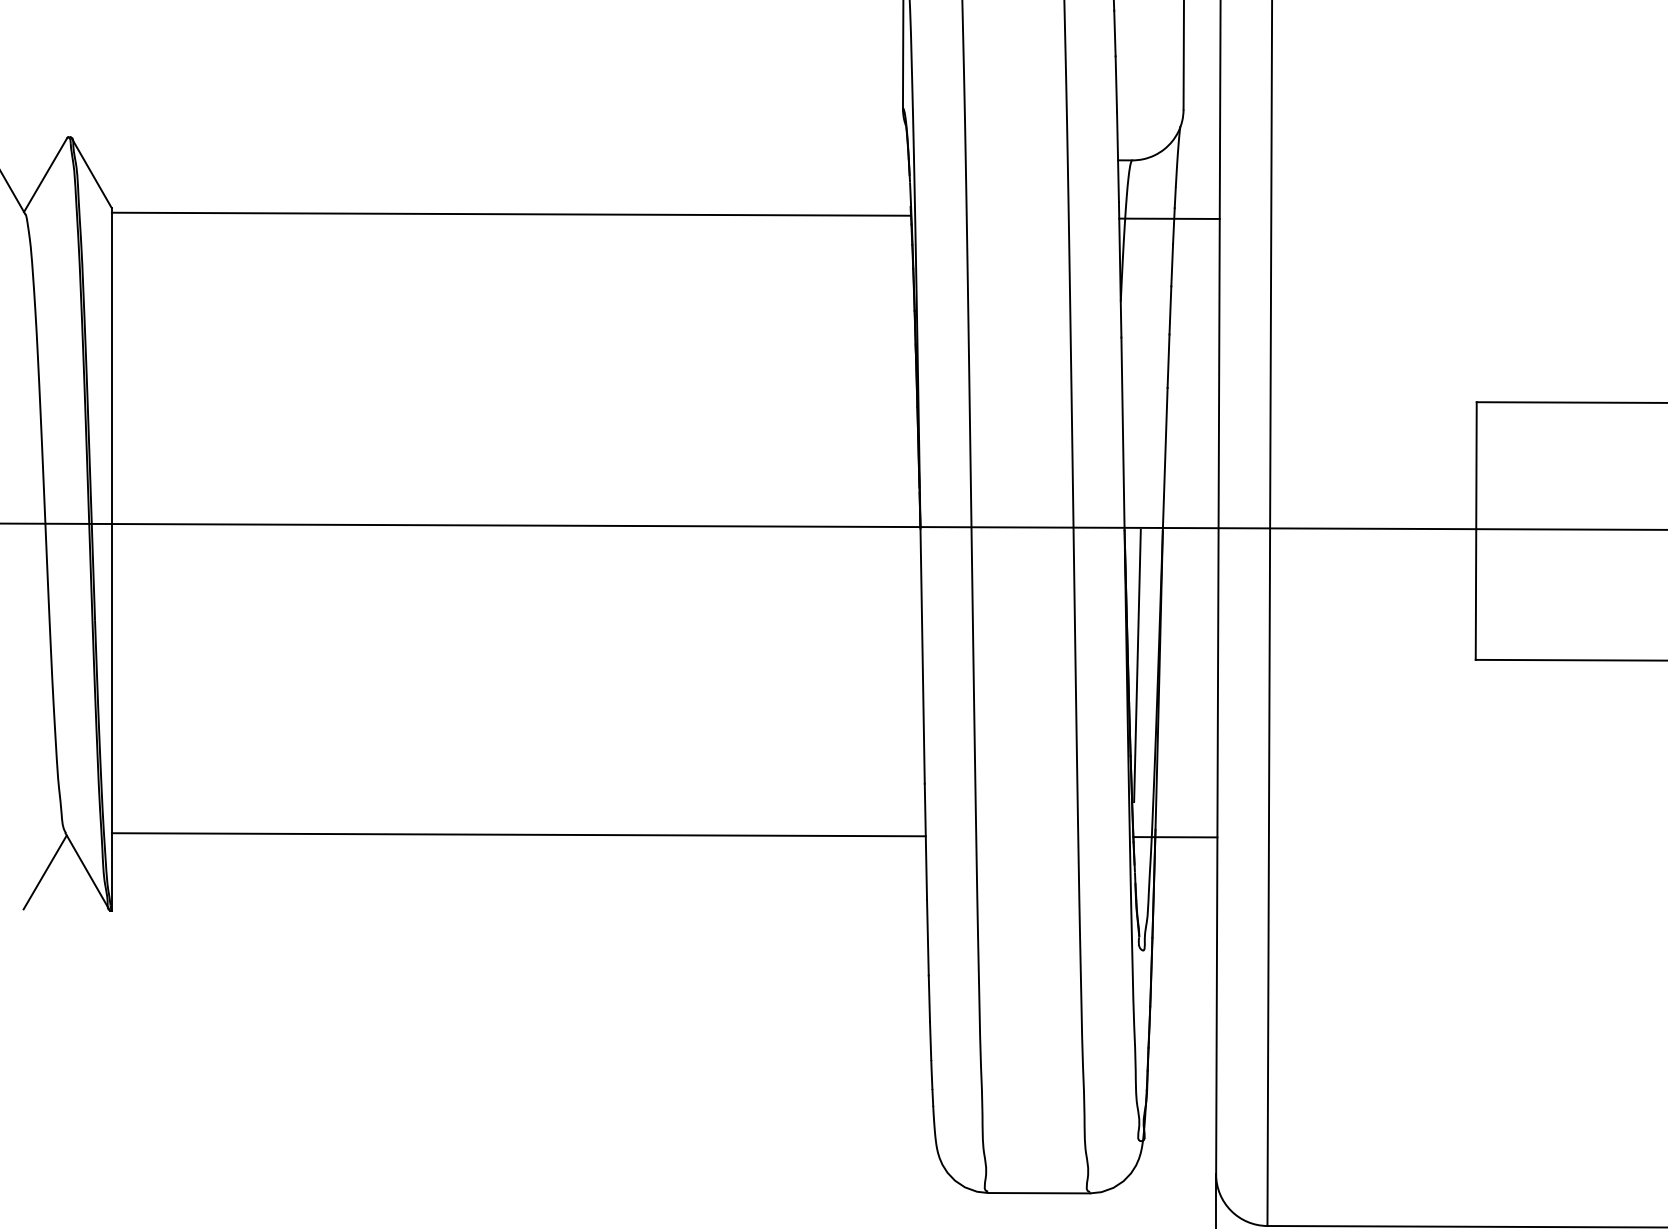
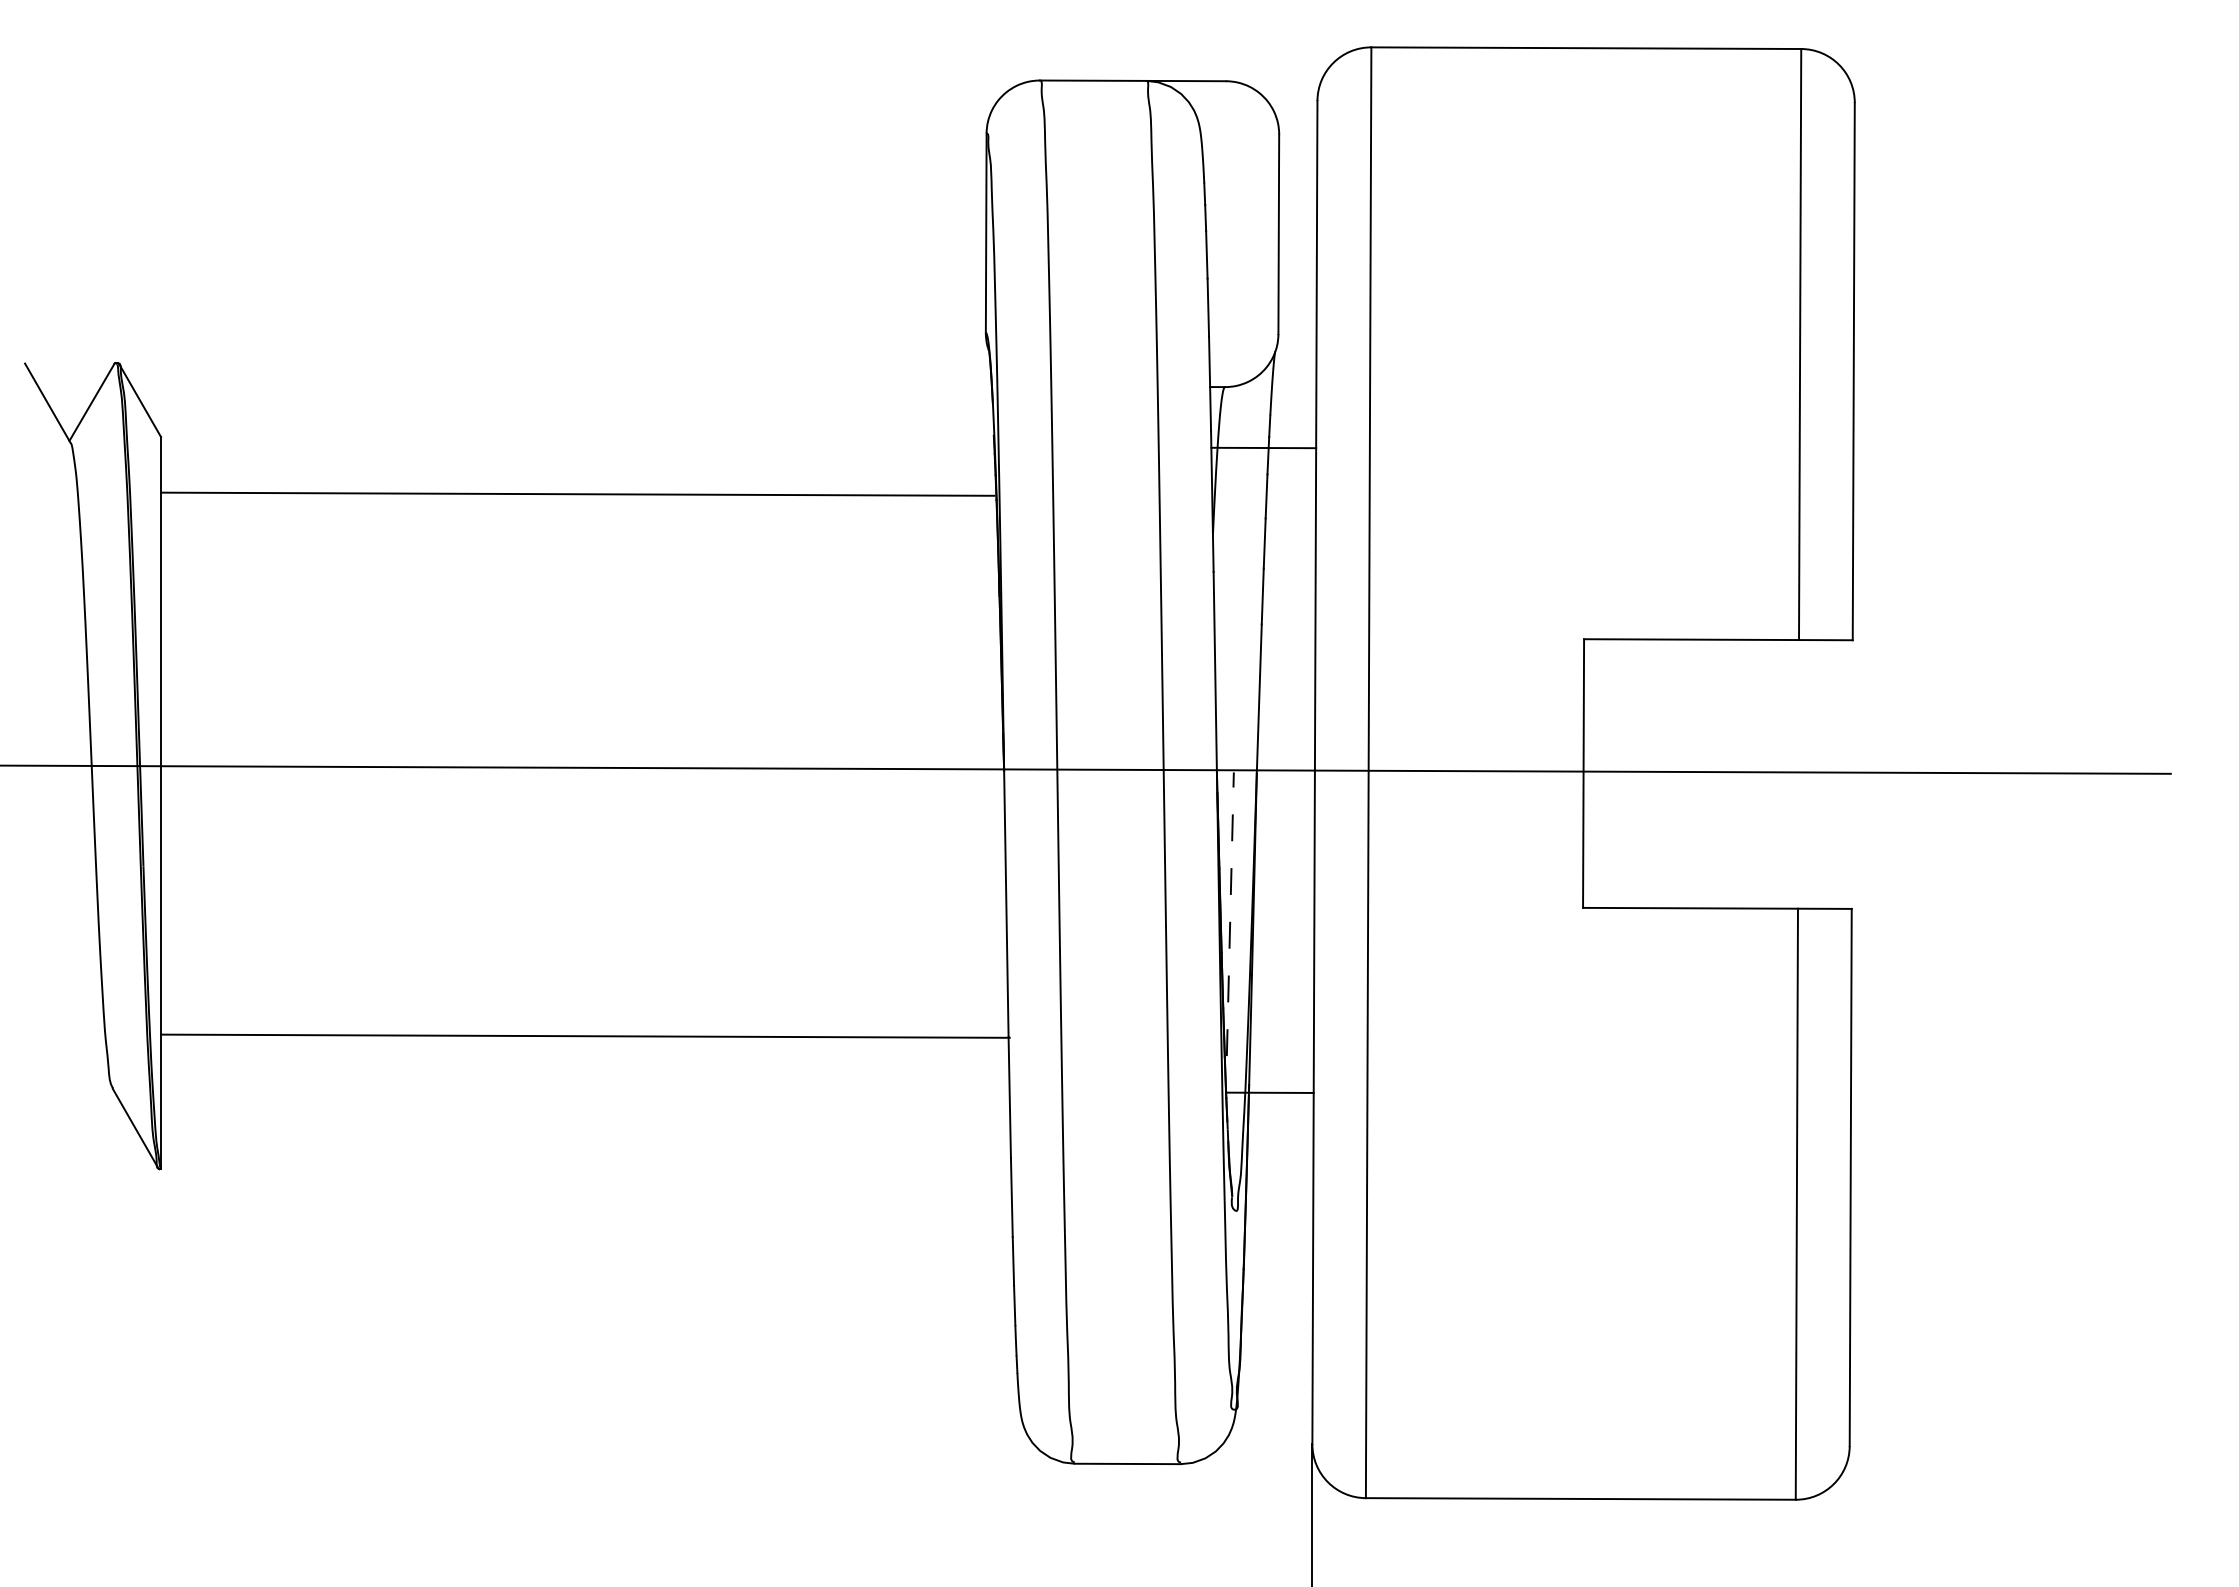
line: (511, 213) -> (577, 493), moved
line: (1137, 666) -> (1230, 914), solid -> dashed
line: (518, 834) -> (585, 1035), moved
line: (45, 872) -> (91, 1129), removed

